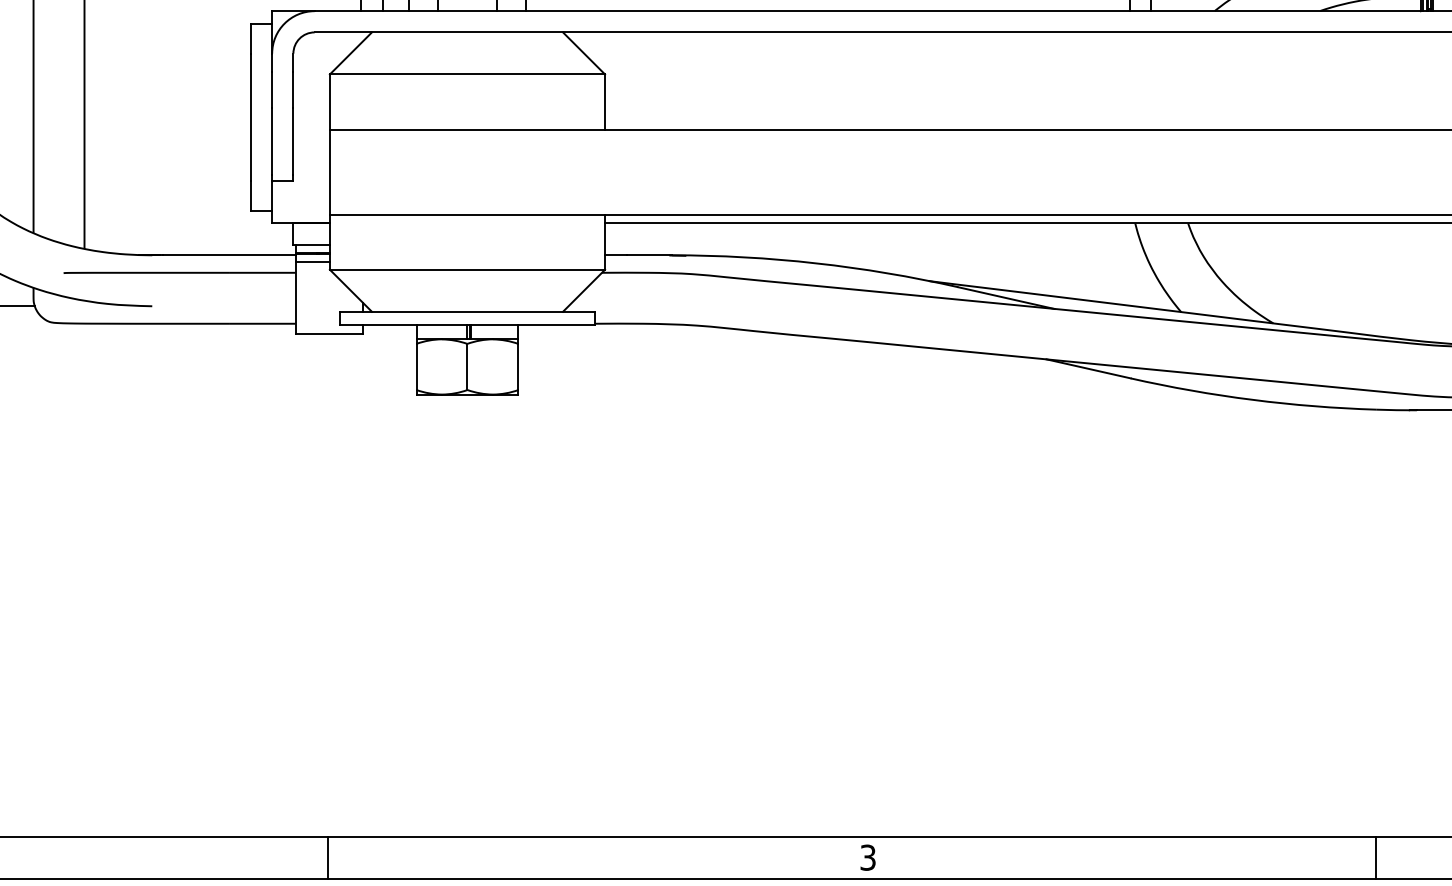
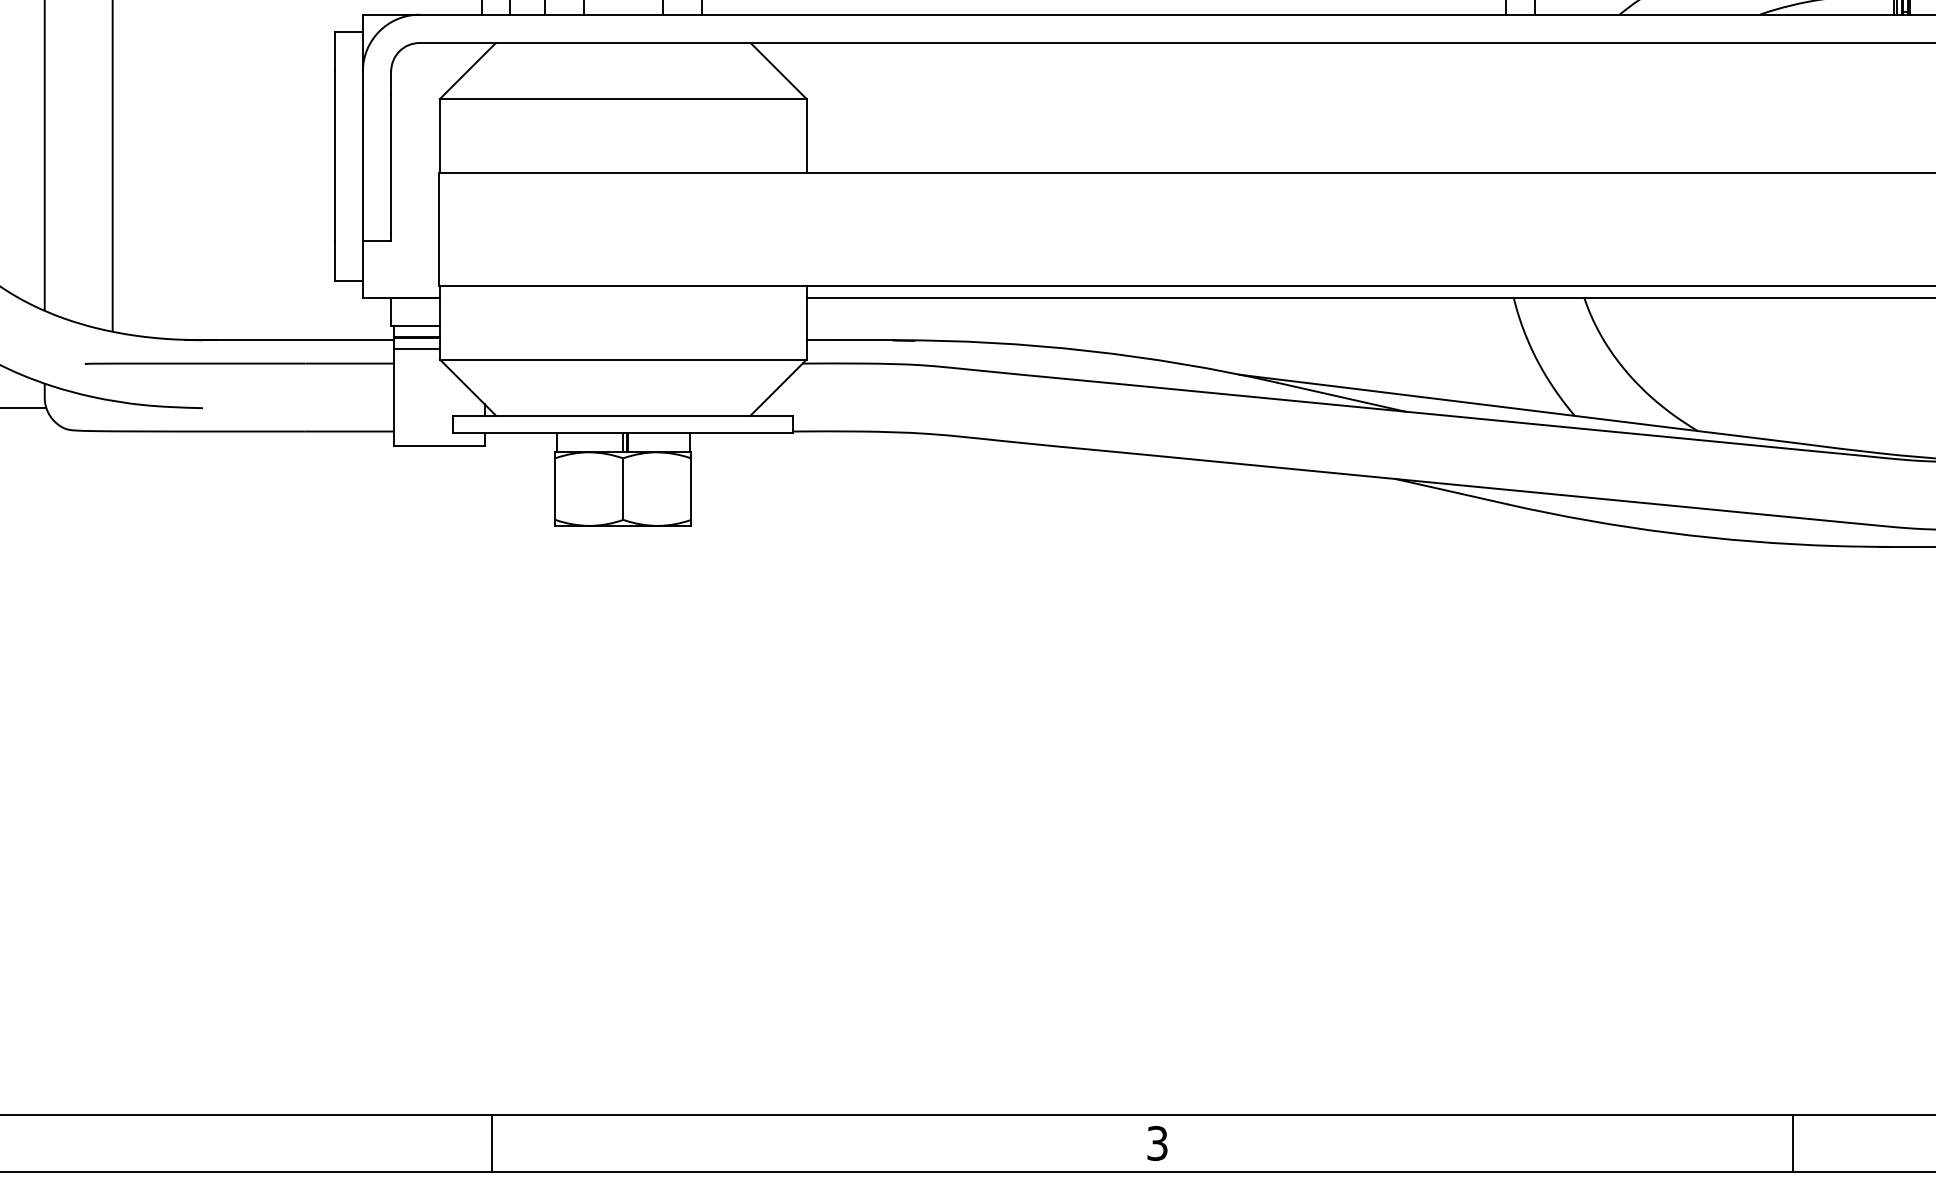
line: (327, 857) -> (491, 1143), moved
line: (1375, 857) -> (1792, 1143), moved

